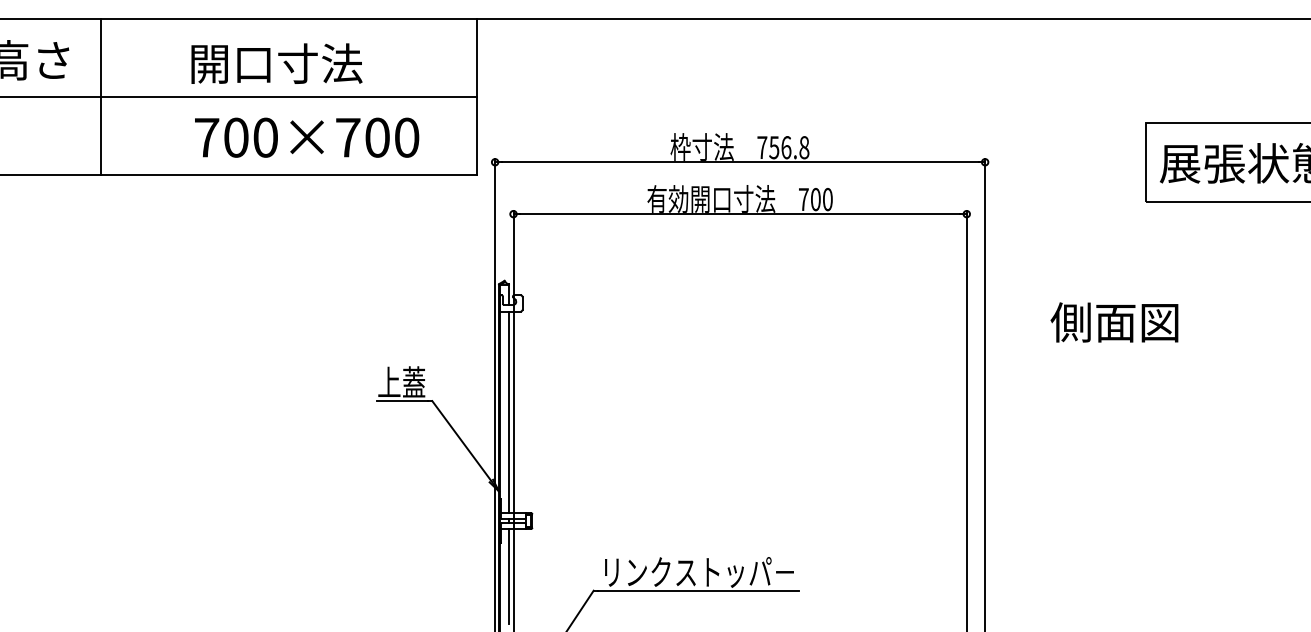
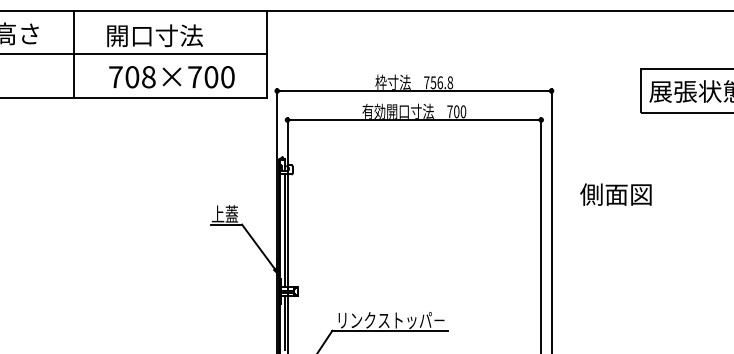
line: (100, 95) -> (73, 53), moved
text: (265, 138) -> (148, 77), 700×700 -> 708×700
text: (1113, 322) -> (615, 194), moved

